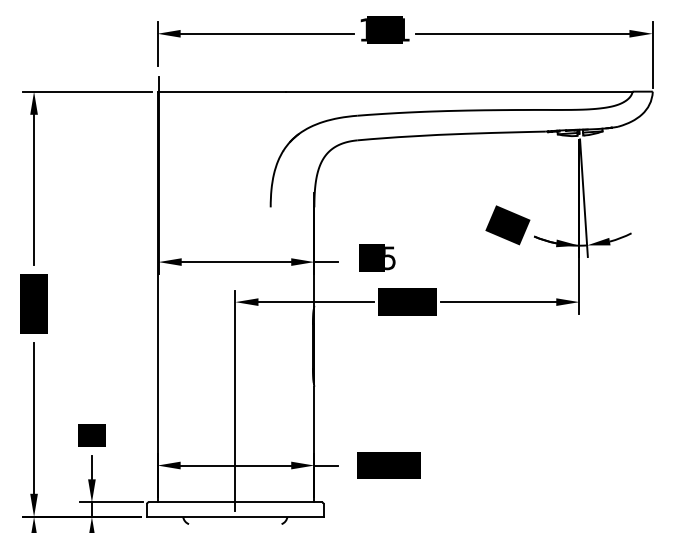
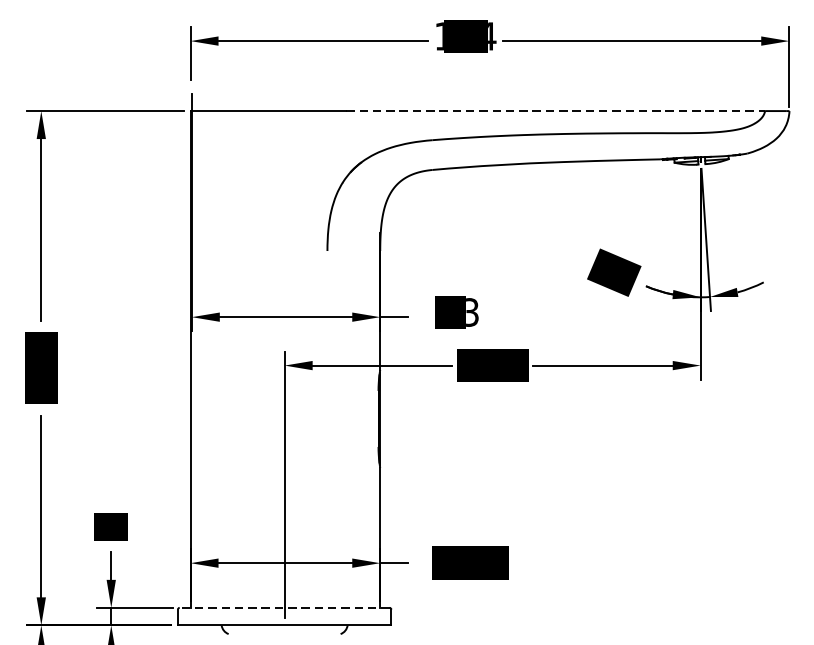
text: (406, 29) -> (491, 35), 171 -> 194
line: (459, 91) -> (555, 110), solid -> dashed
text: (390, 257) -> (472, 311), 55 -> 53
line: (235, 502) -> (284, 607), solid -> dashed

